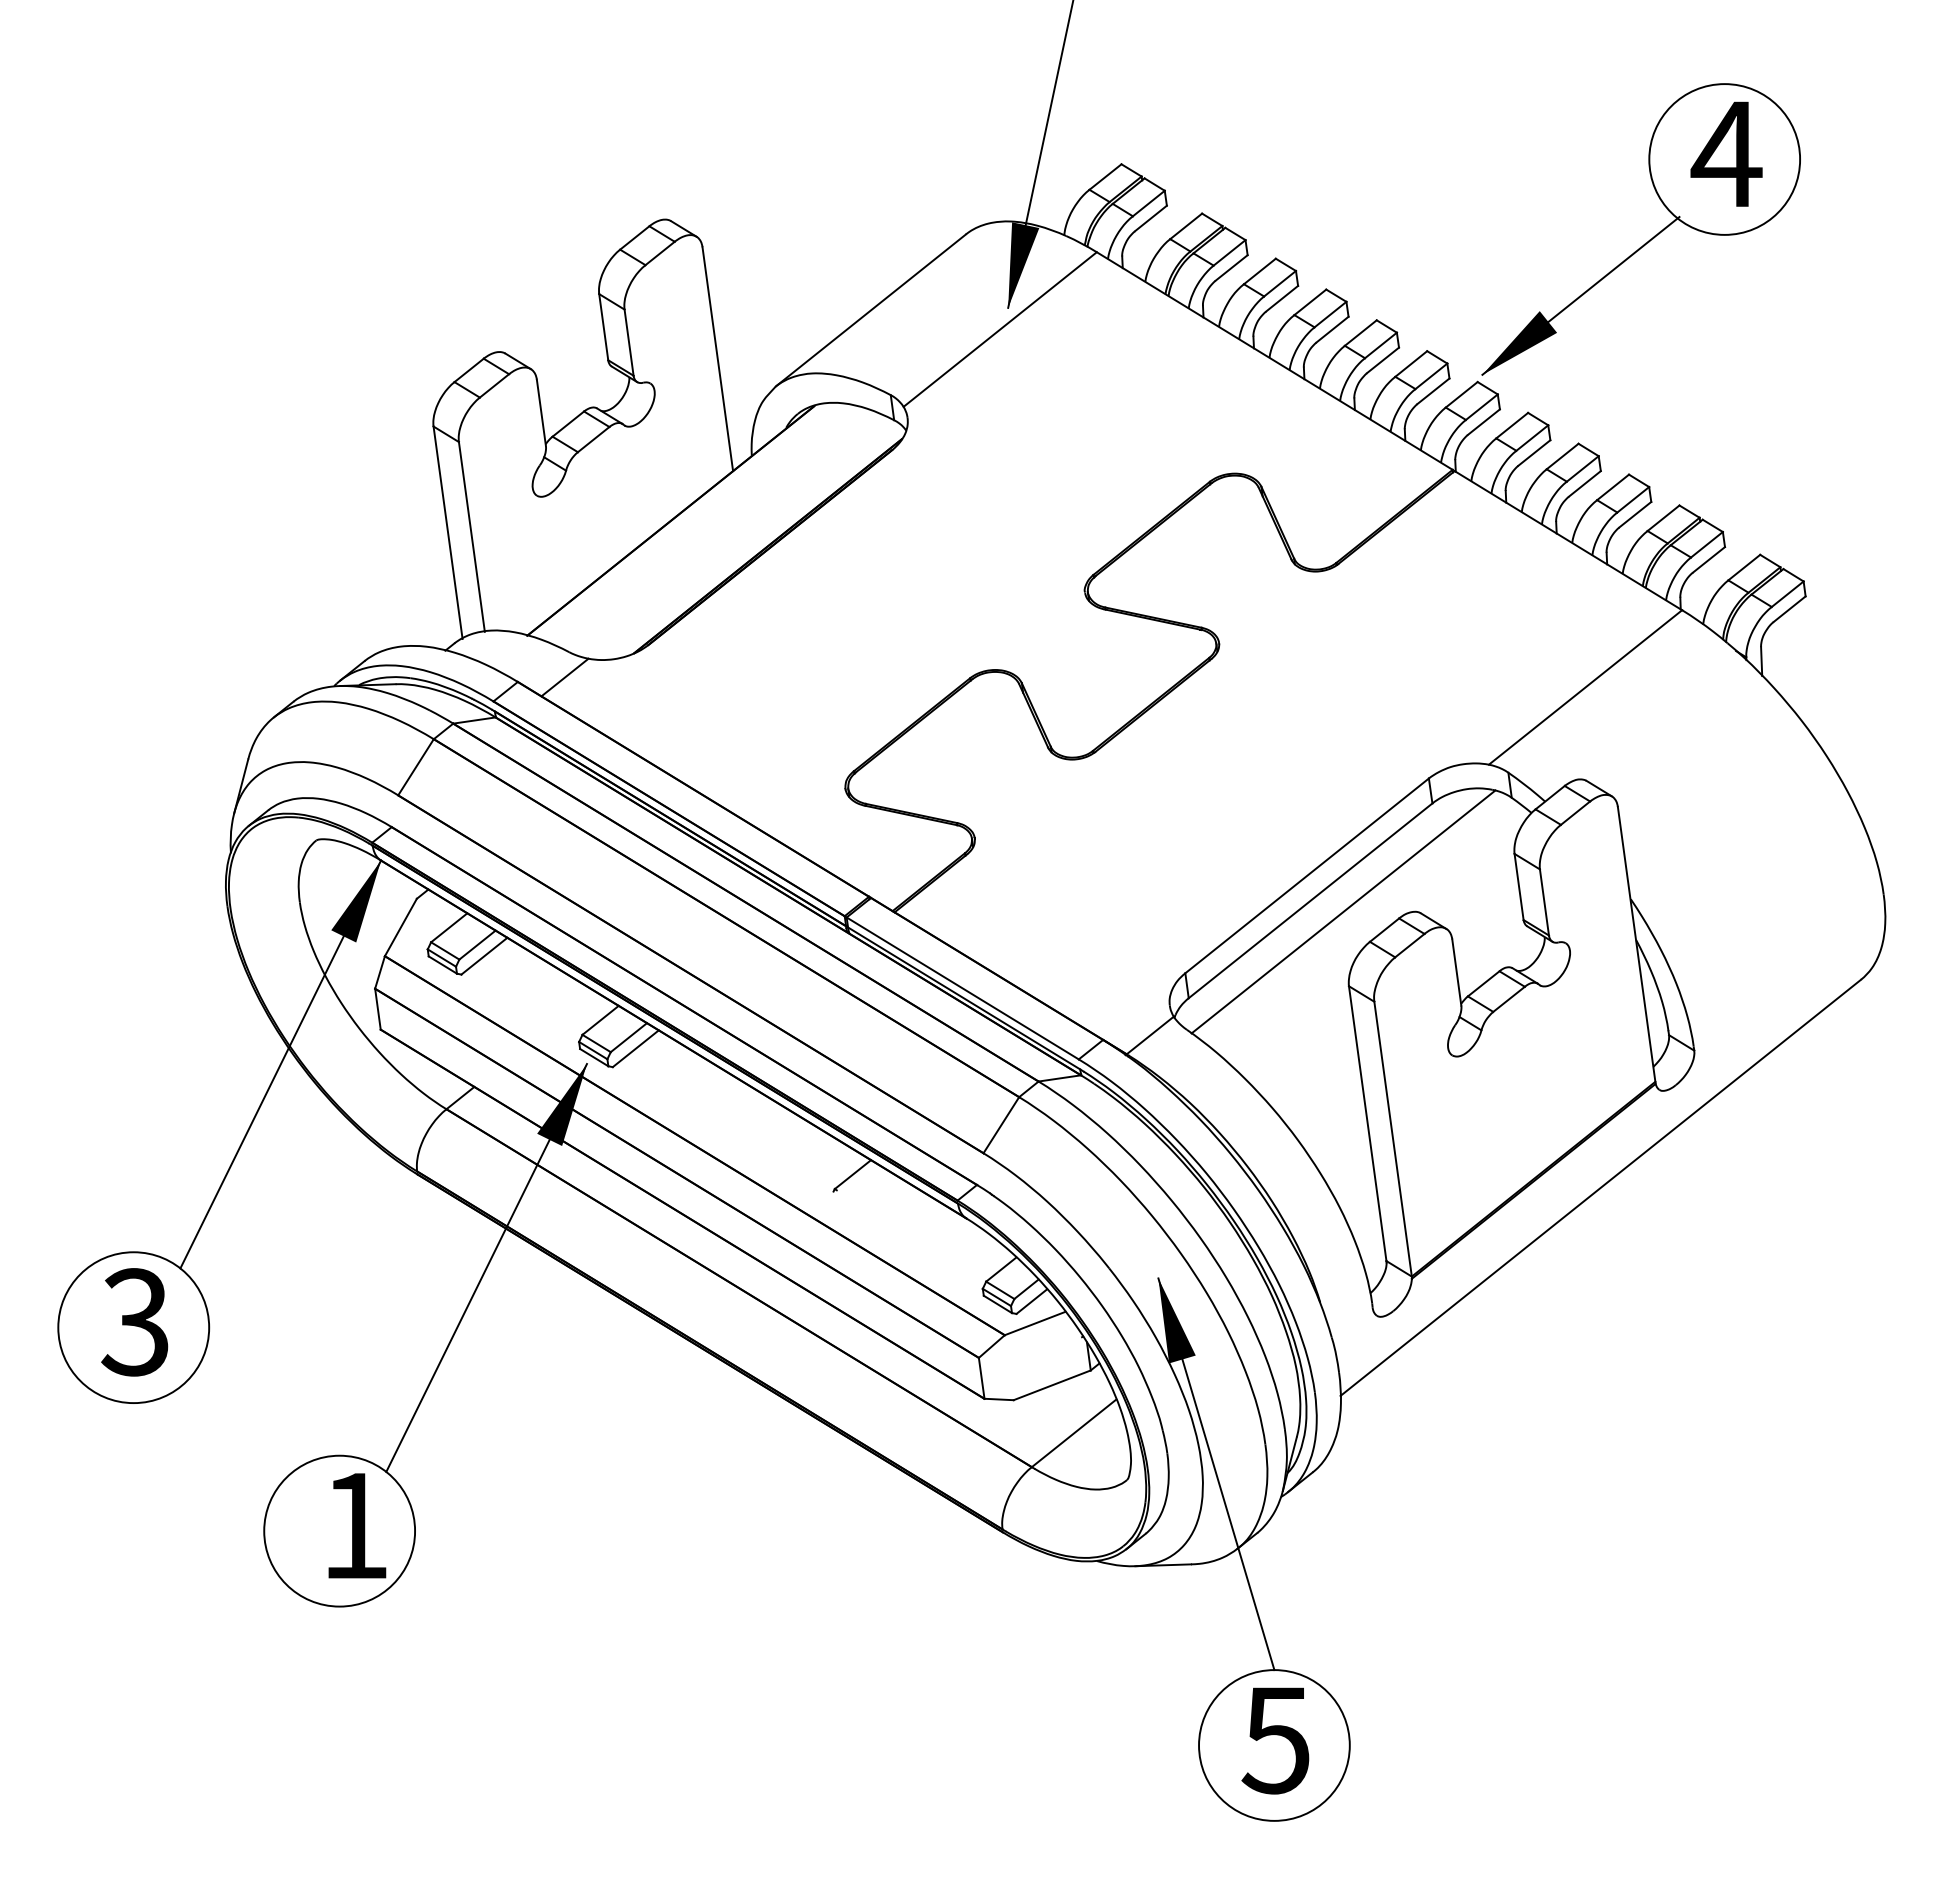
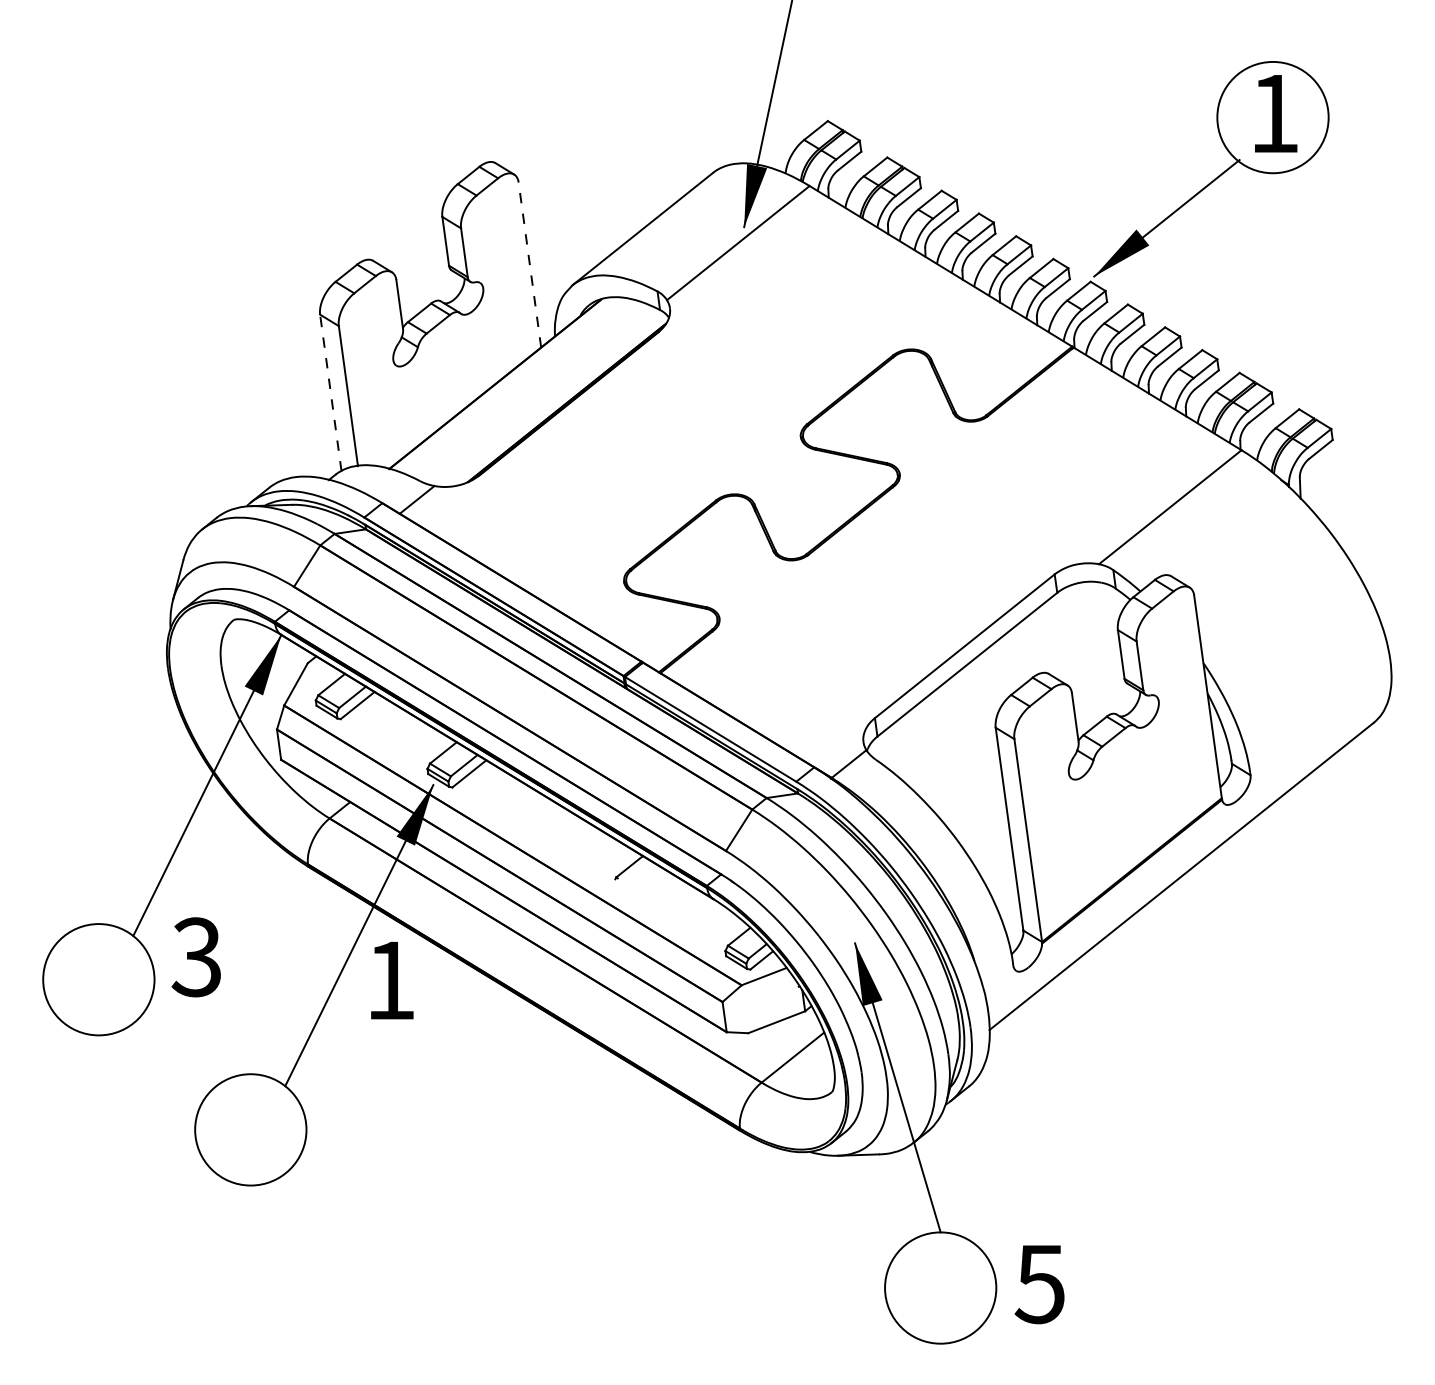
text: (1726, 153) -> (1274, 113), 4 -> 1
line: (717, 359) -> (529, 265), solid -> dashed
line: (448, 532) -> (331, 392), solid -> dashed
line: (1343, 911) -> (991, 672), removed
text: (134, 1322) -> (196, 957), moved
text: (357, 1525) -> (392, 980), moved
text: (1275, 1740) -> (1039, 1284), moved

